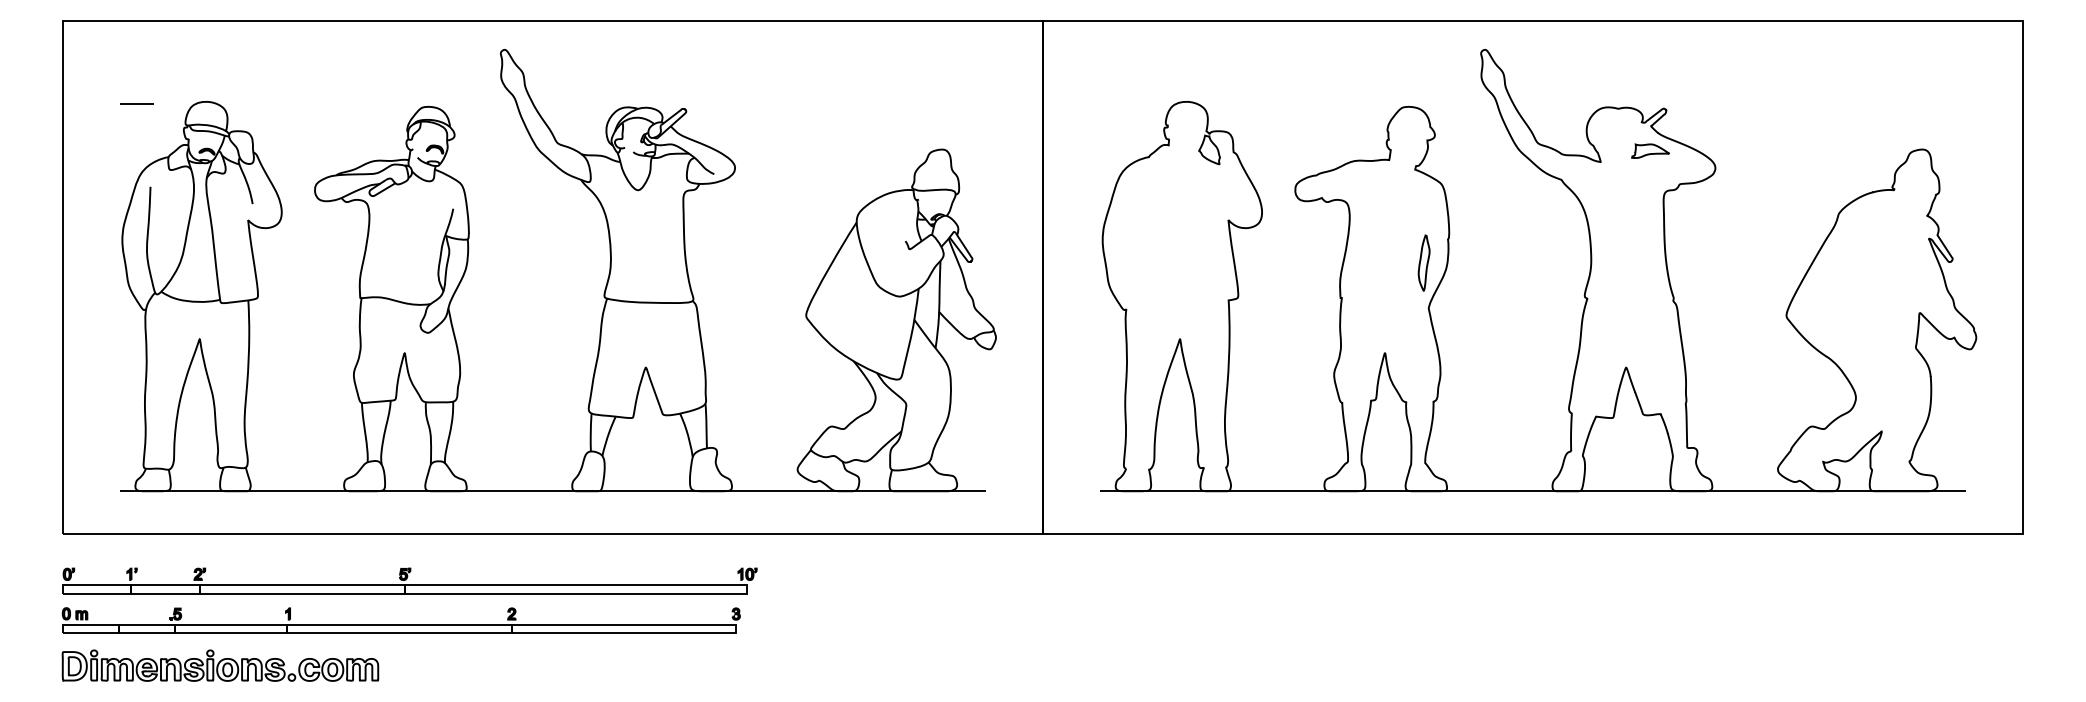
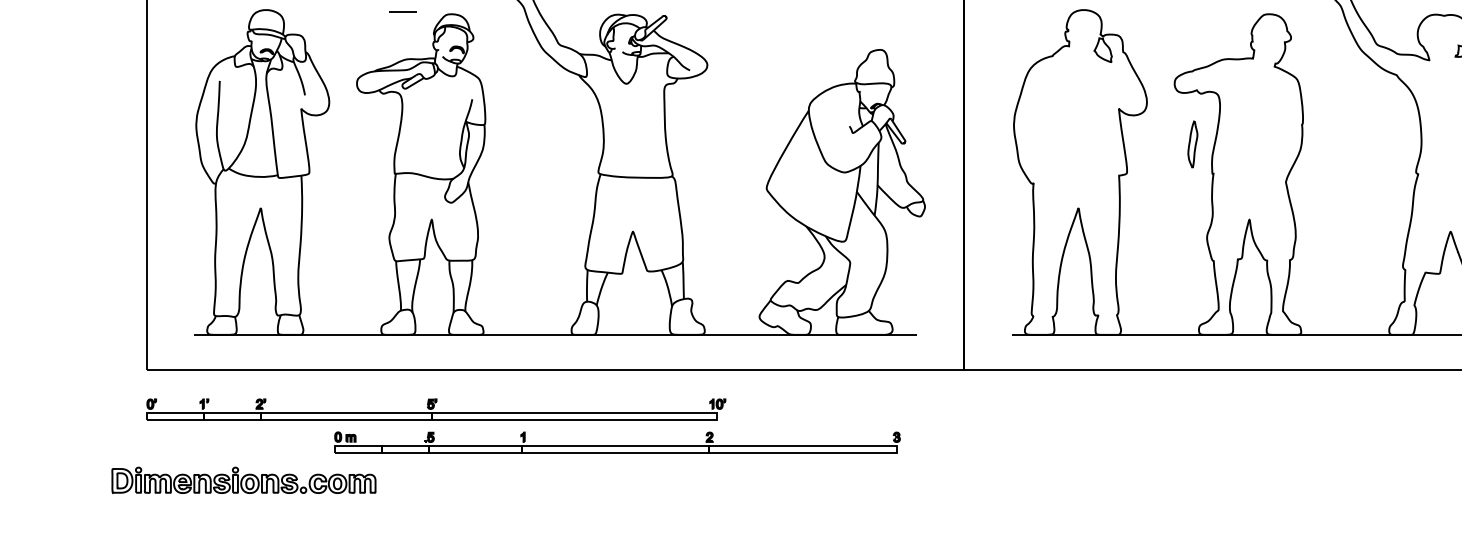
line: (136, 103) -> (402, 11), moved
part: (1423, 262) -> (1192, 144), moved
part: (400, 620) -> (616, 442), moved
part: (220, 665) -> (243, 480), moved

